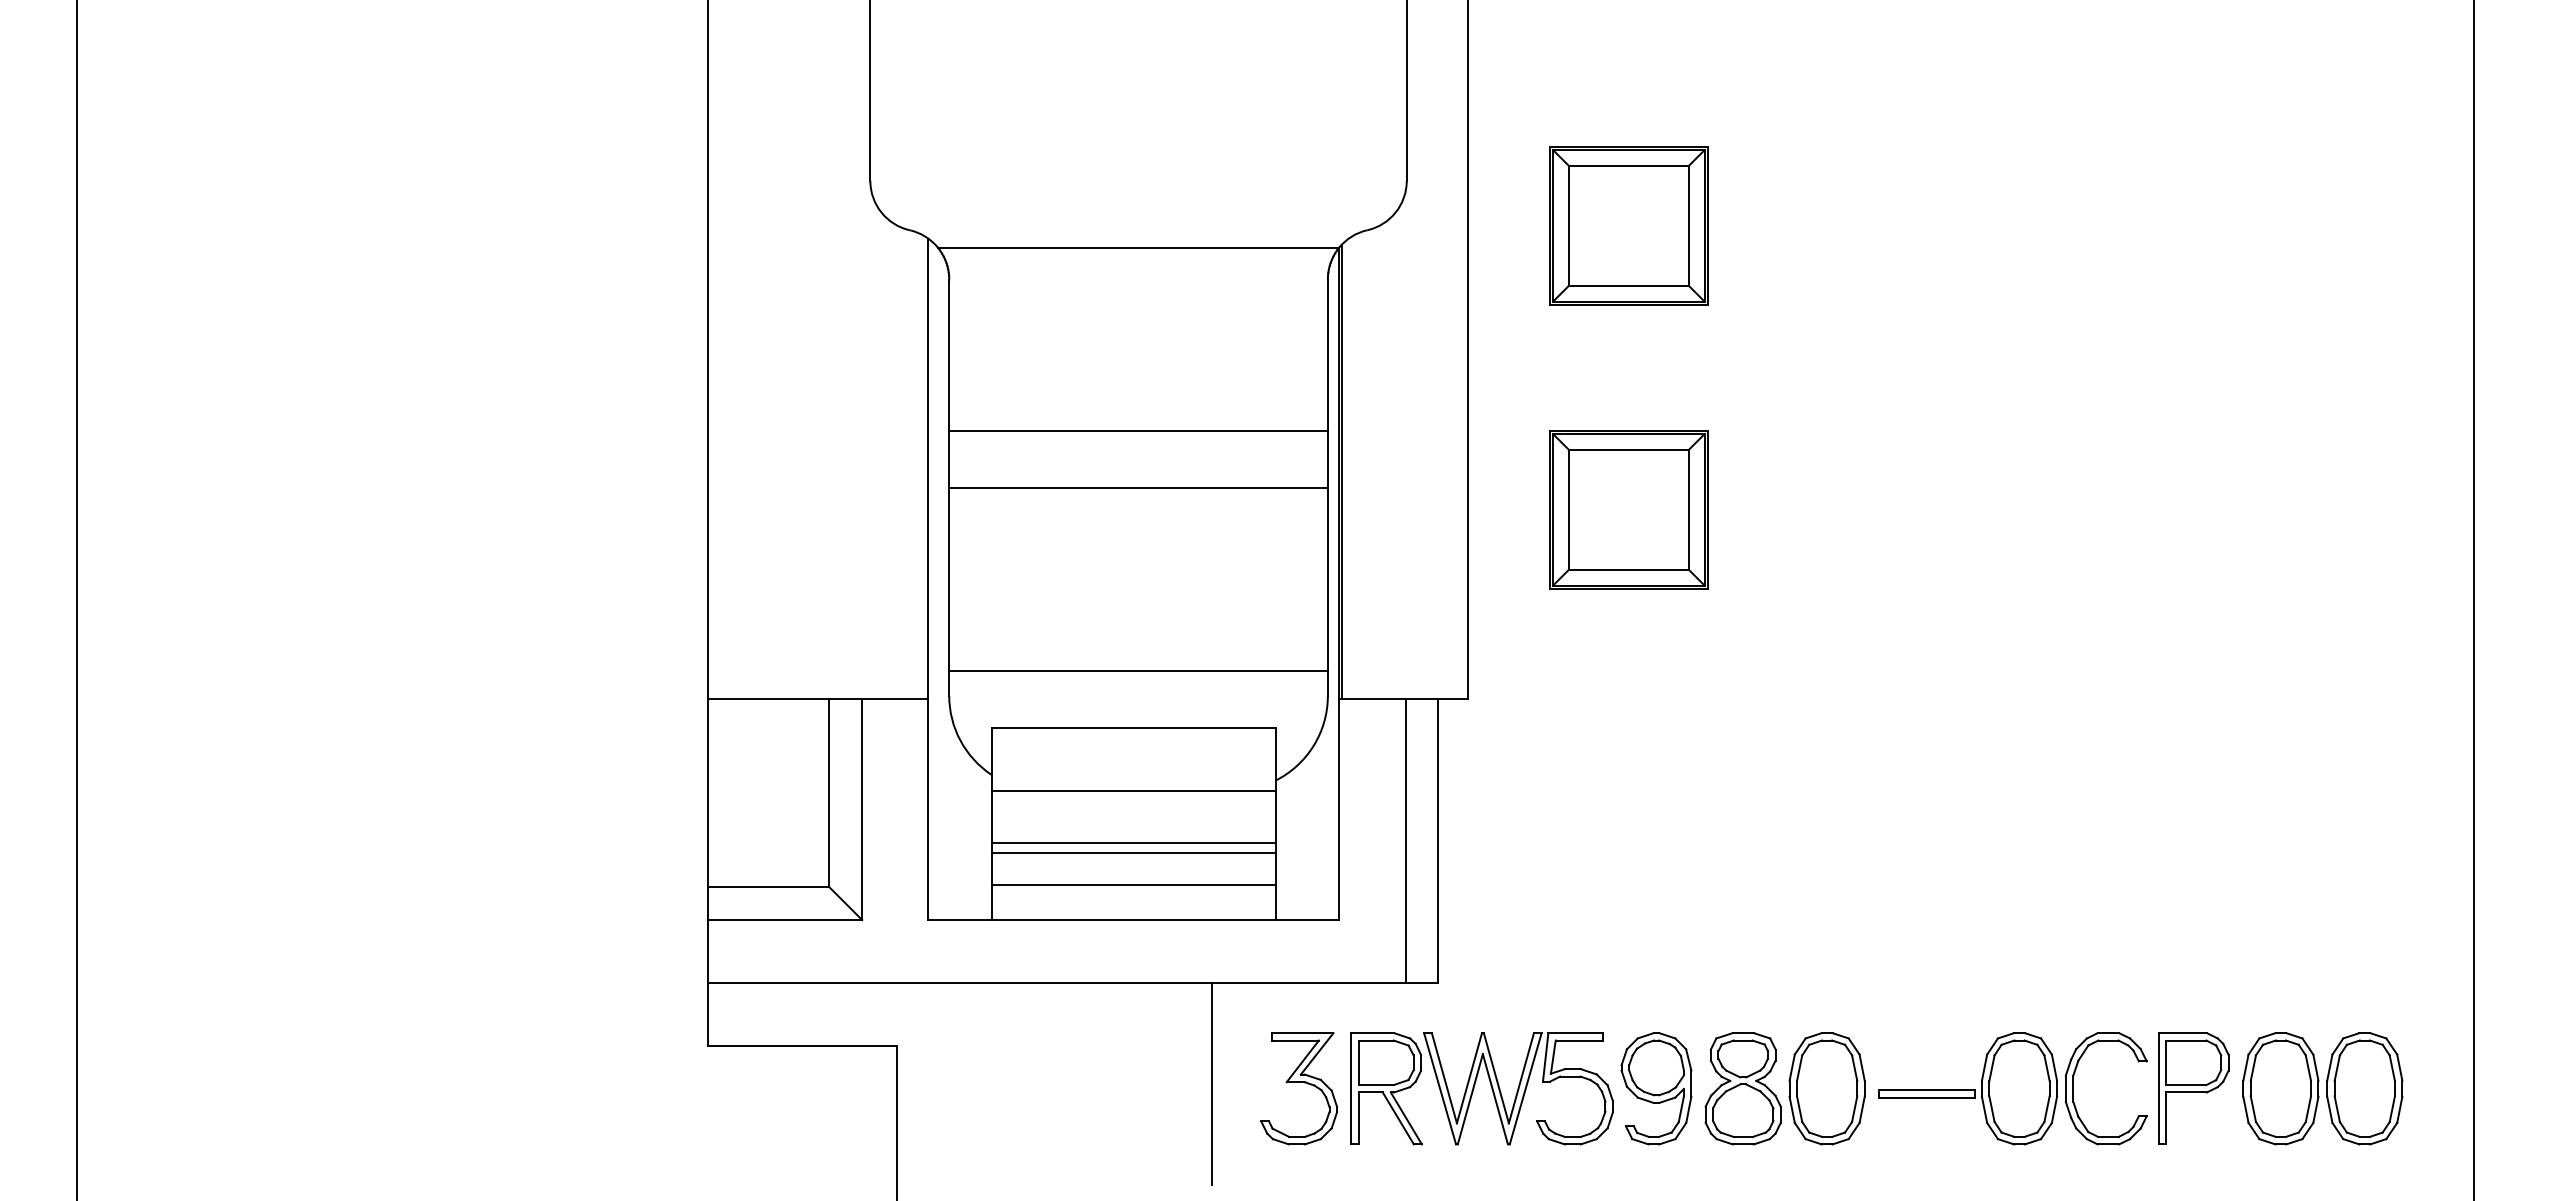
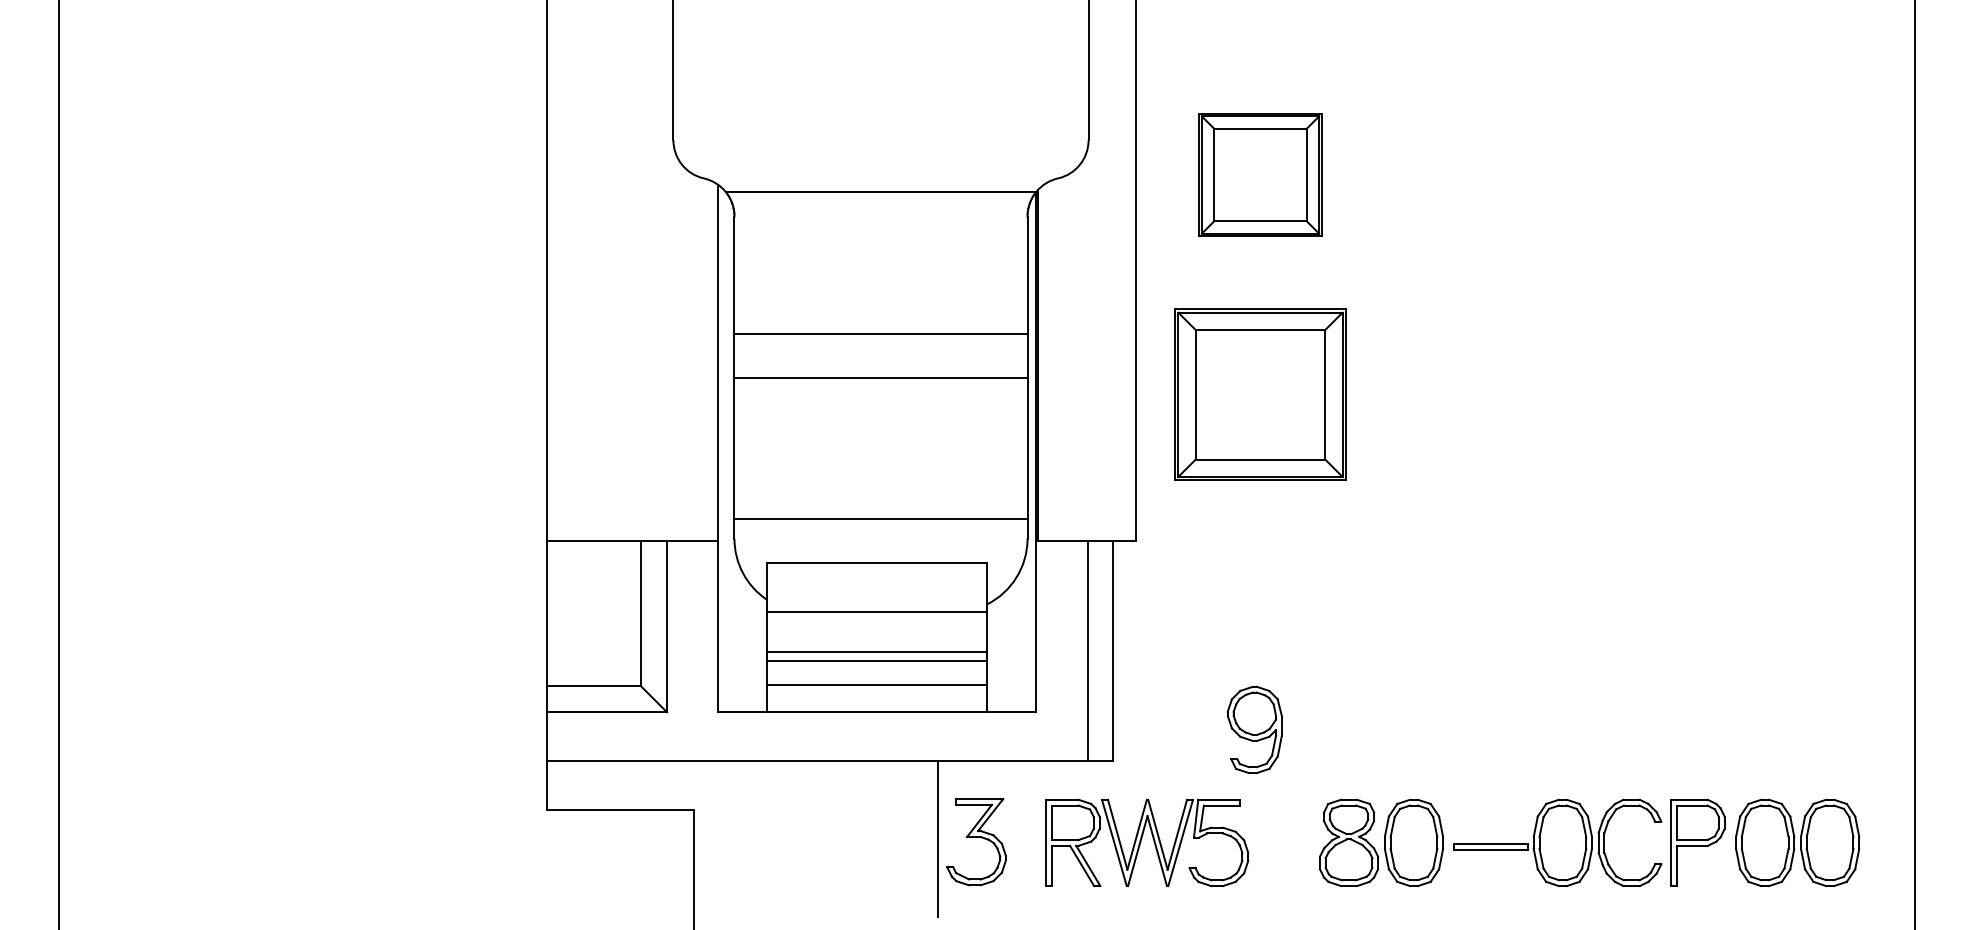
part: (1628, 509) -> (1260, 394), size x1.4
part: (1298, 1088) -> (976, 841), moved
part: (1656, 1088) -> (1254, 729), moved

